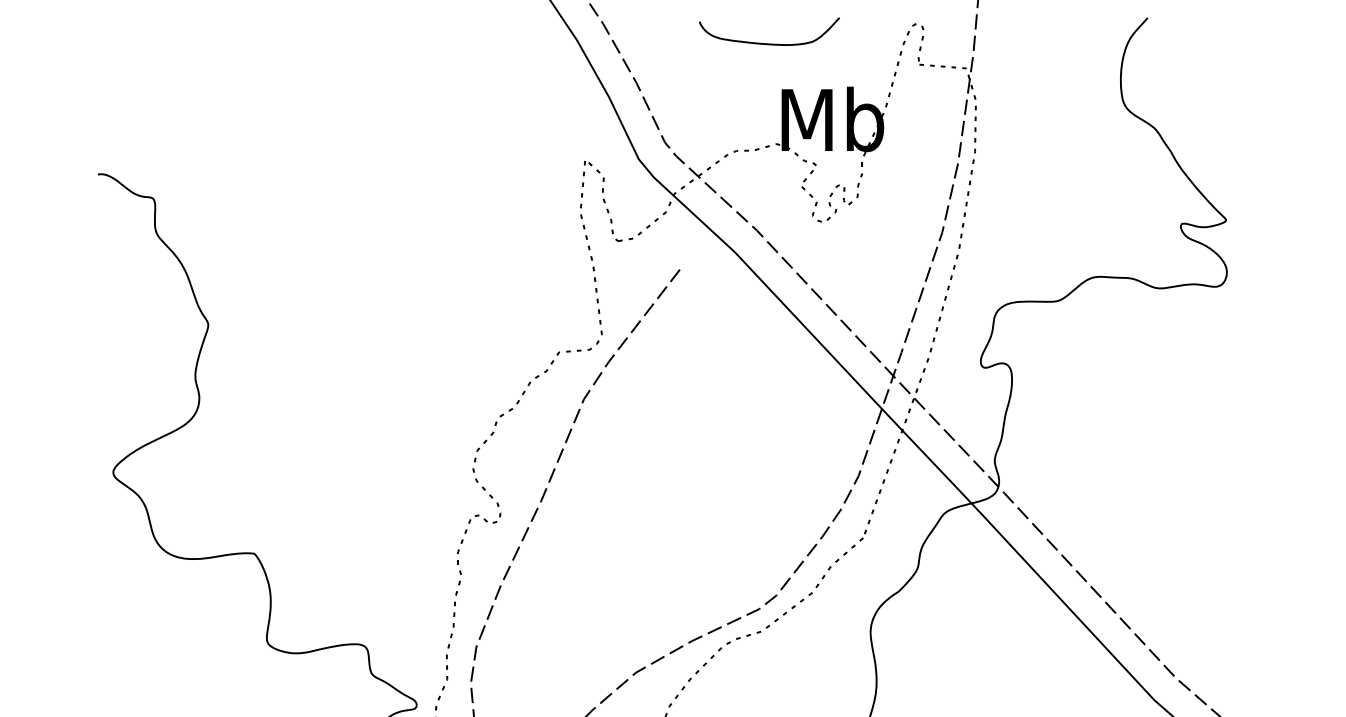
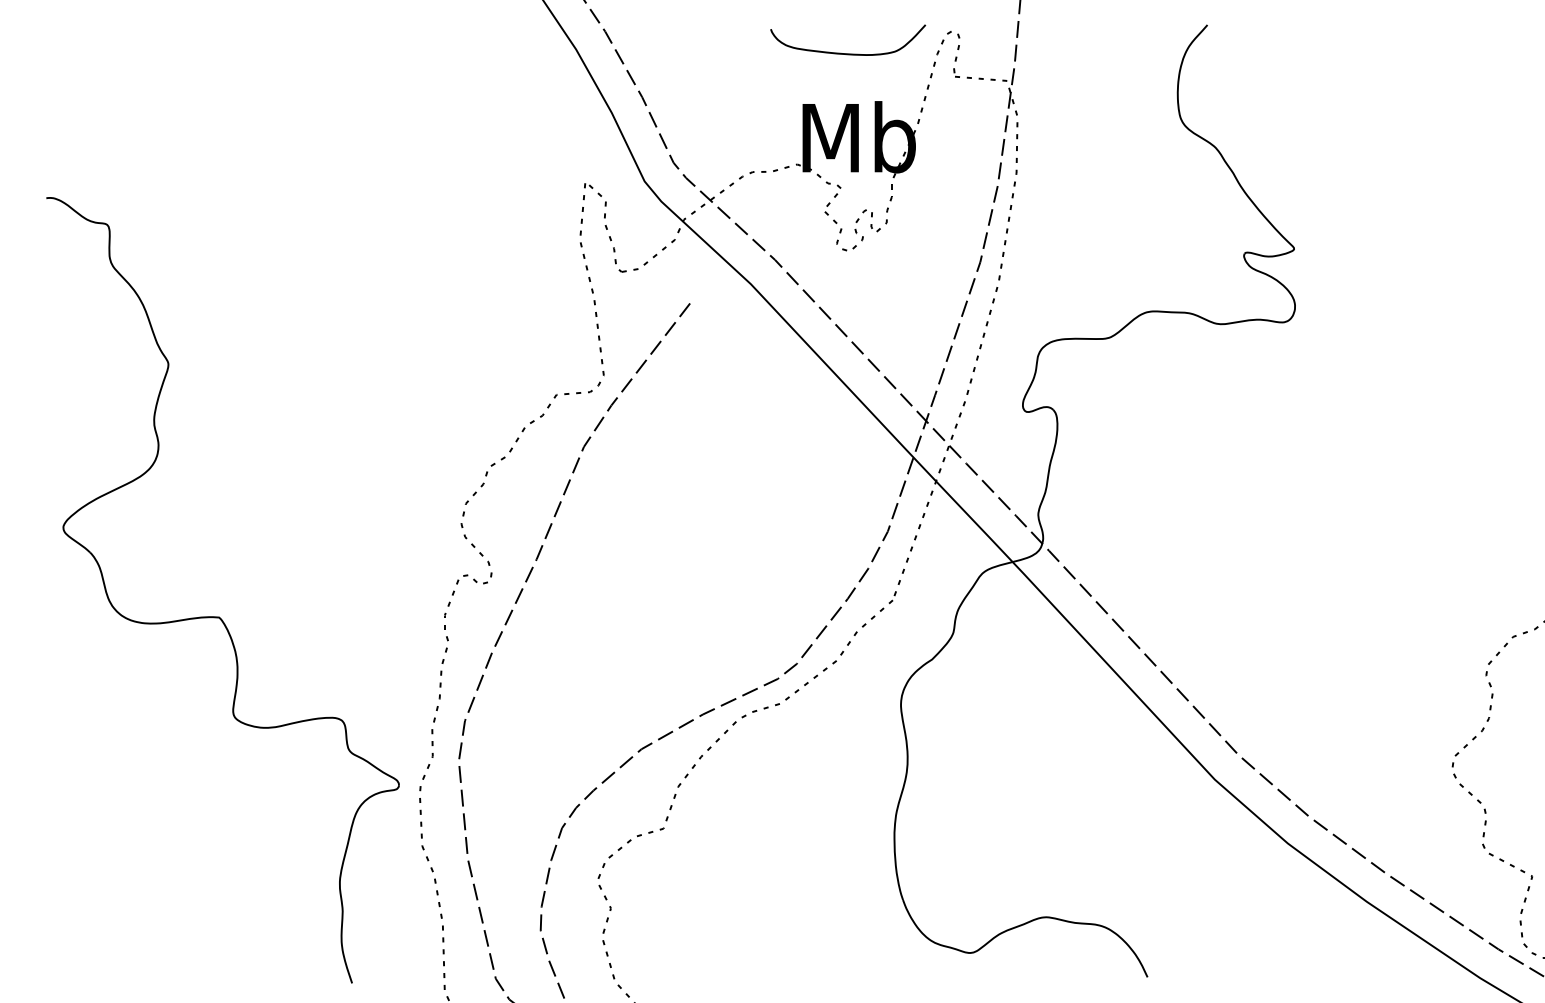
curve: (769, 43) -> (848, 53), moved

